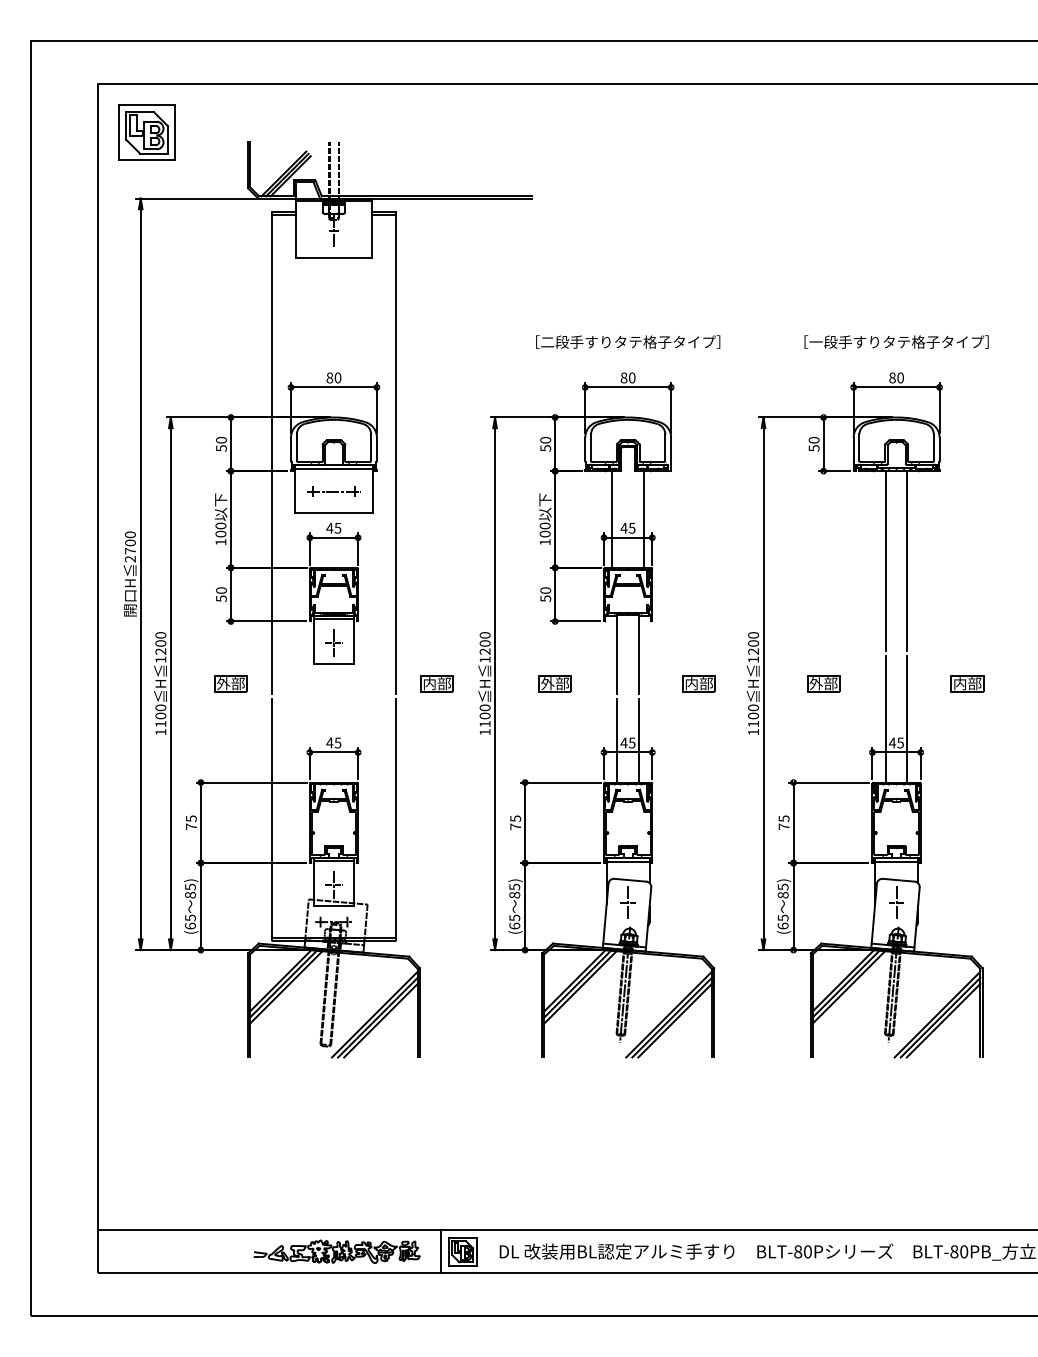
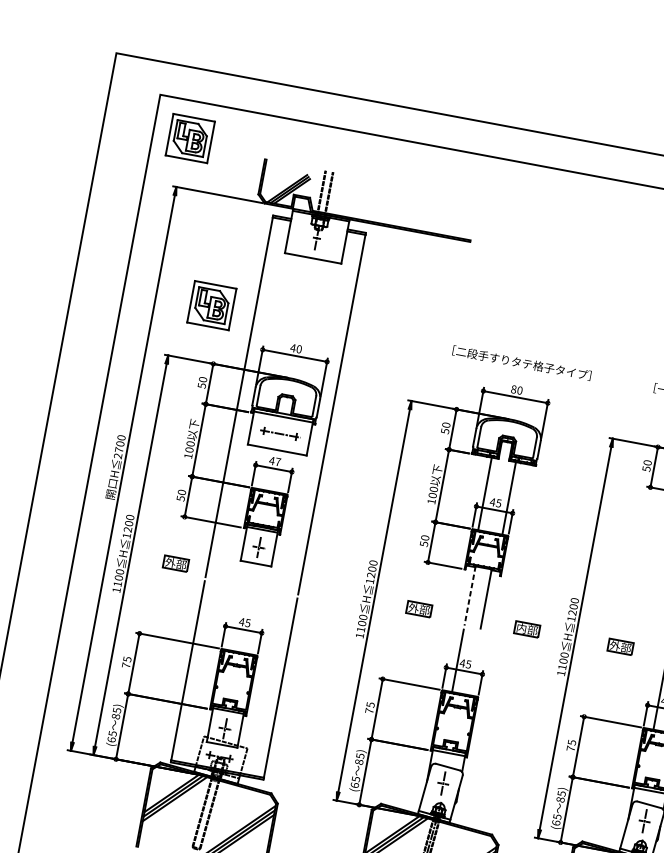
part: (214, 342) -> (211, 305), added
text: (329, 377) -> (292, 347), 80 -> 40
text: (337, 528) -> (277, 462), 45 -> 47
line: (617, 655) -> (469, 596), solid -> dashed
part: (436, 683) -> (330, 592), removed
line: (638, 740) -> (473, 663), removed

